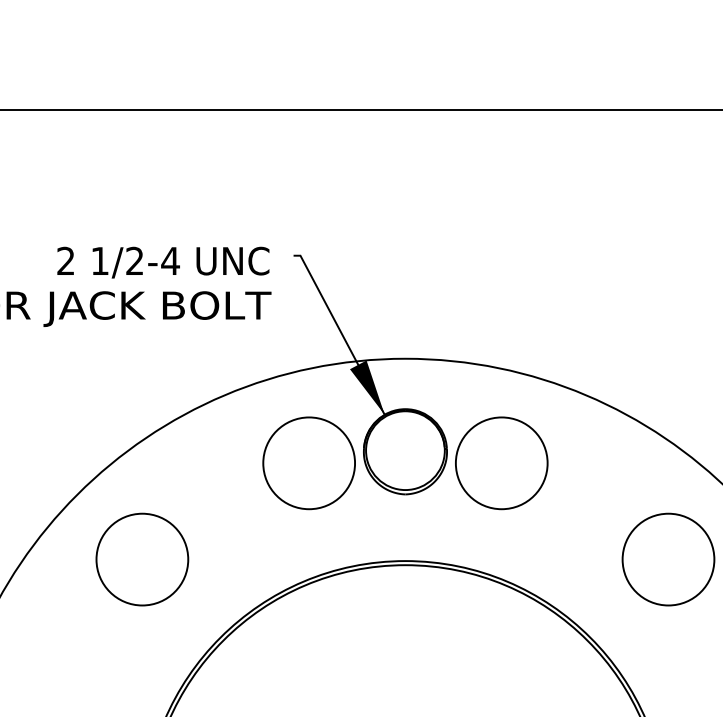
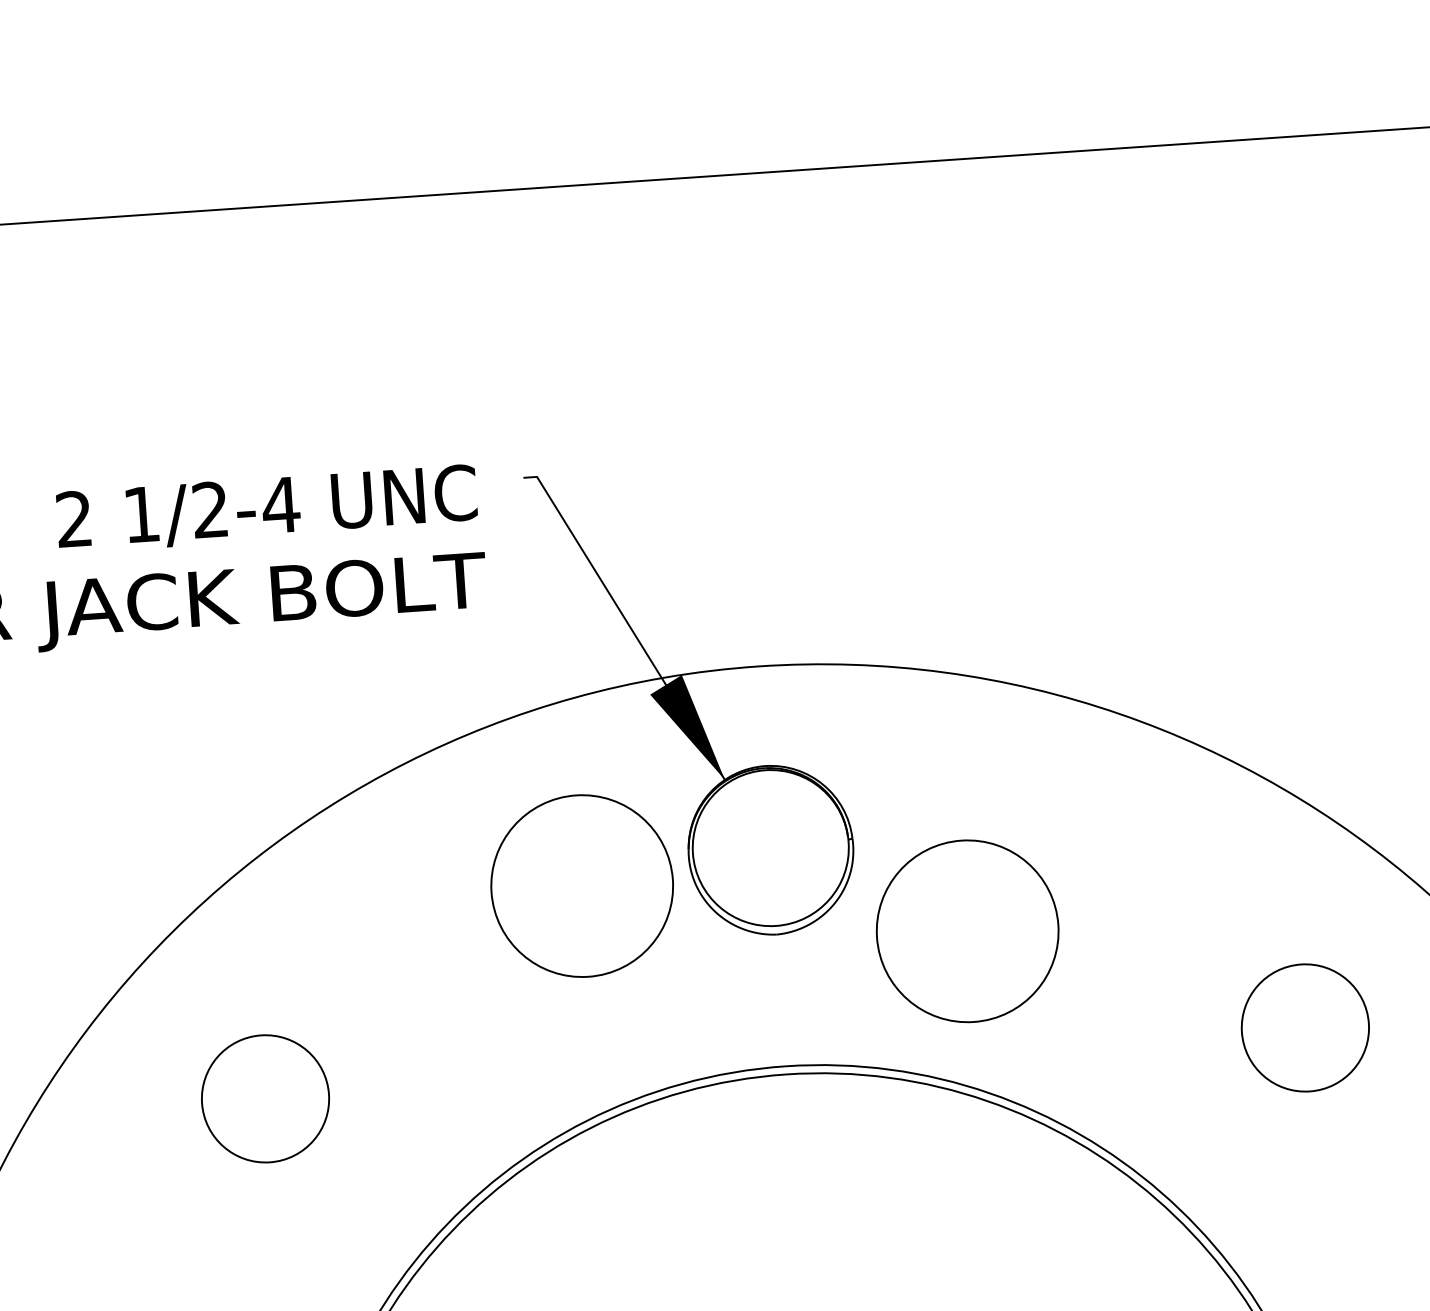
circle: (501, 463) -> (967, 931), moved
circle: (142, 559) -> (265, 1098), size x0.7
circle: (668, 559) -> (1305, 1027), size x0.7

